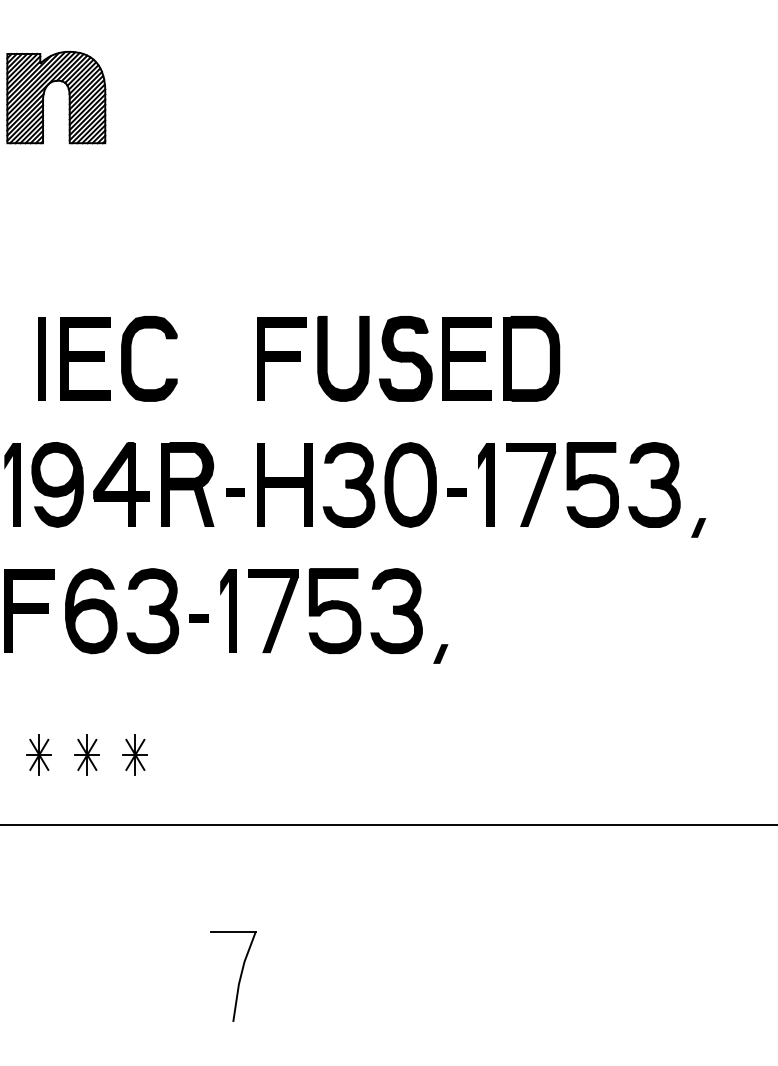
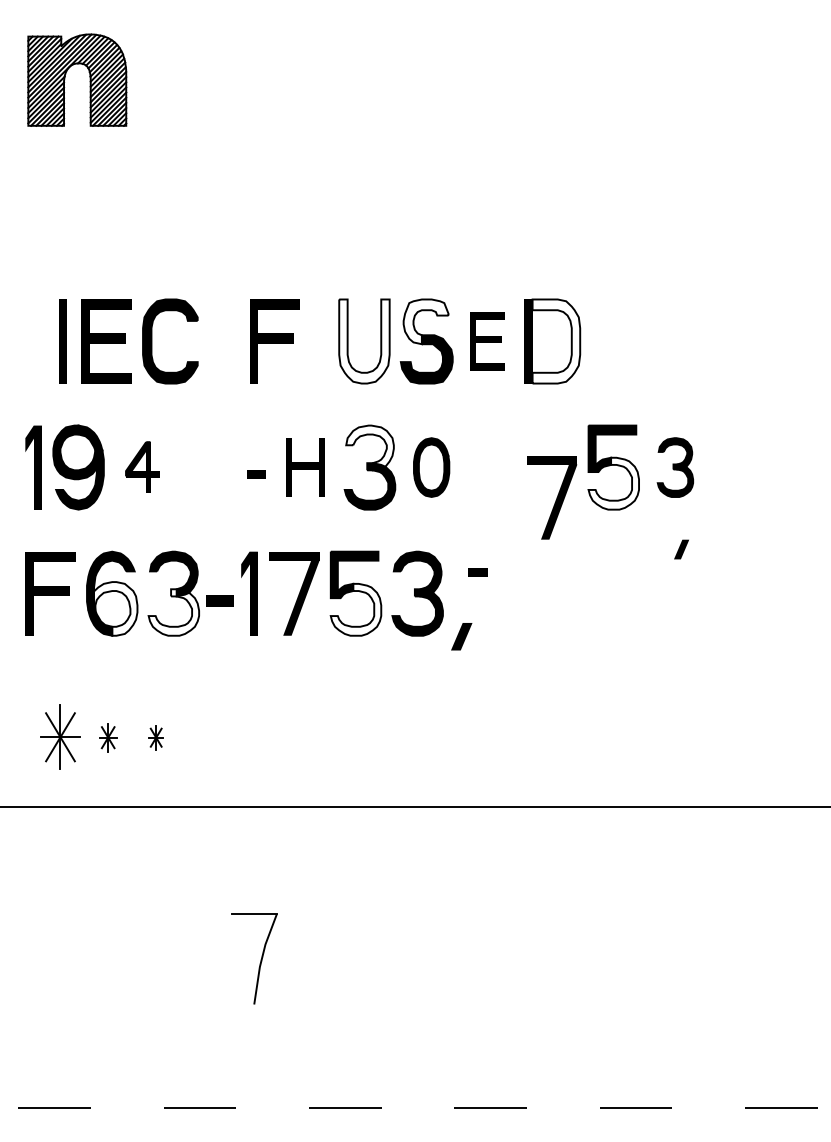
fill: (404, 338) -> (425, 321), removed
part: (281, 358) -> (274, 341), moved
fill: (343, 358) -> (364, 341), removed
part: (466, 358) -> (487, 341), size x0.7
fill: (535, 358) -> (556, 341), removed
fill: (348, 464) -> (369, 447), removed
part: (121, 483) -> (142, 466), size x0.6
part: (187, 483) -> (208, 466), removed
part: (284, 484) -> (305, 467), size x0.7
part: (410, 484) -> (431, 467), size x0.7
part: (486, 484) -> (507, 467), removed
part: (531, 484) -> (552, 497), moved
part: (654, 484) -> (675, 467), size x0.7
part: (456, 491) -> (477, 572), moved
fill: (592, 500) -> (613, 483), removed
part: (698, 527) -> (681, 549), moved
part: (198, 617) -> (219, 600), size x1.4
fill: (91, 625) -> (112, 608), removed
fill: (334, 626) -> (355, 609), removed
fill: (152, 629) -> (173, 612), removed
part: (440, 653) -> (461, 636), size x1.4
part: (38, 754) -> (59, 737), size x1.6
part: (86, 754) -> (107, 737), size x0.7
part: (134, 754) -> (155, 737), size x0.6

